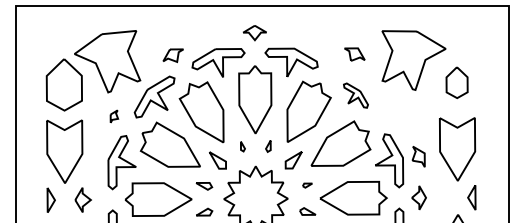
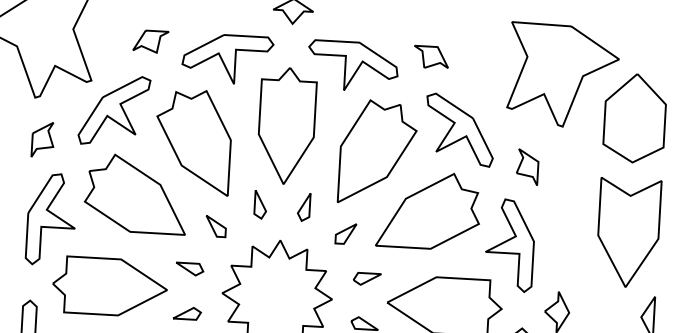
part: (354, 54) -> (430, 57), moved
part: (456, 82) -> (633, 118), size x1.67
part: (355, 95) -> (459, 129), size x1.67
part: (114, 116) -> (43, 139), size x1.67
part: (242, 146) -> (259, 204), size x1.67
part: (268, 146) -> (304, 207), size x1.43
part: (418, 156) -> (527, 166), moved
part: (292, 159) -> (344, 232), size x0.71
part: (217, 160) -> (215, 226), size x0.71
part: (307, 185) -> (367, 278), size x1.67

